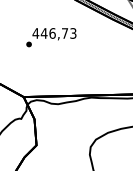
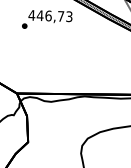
text: (51, 37) -> (47, 19), moved

